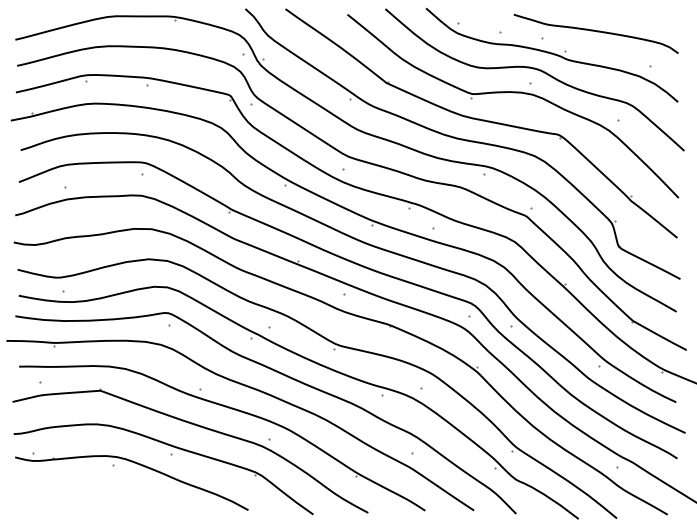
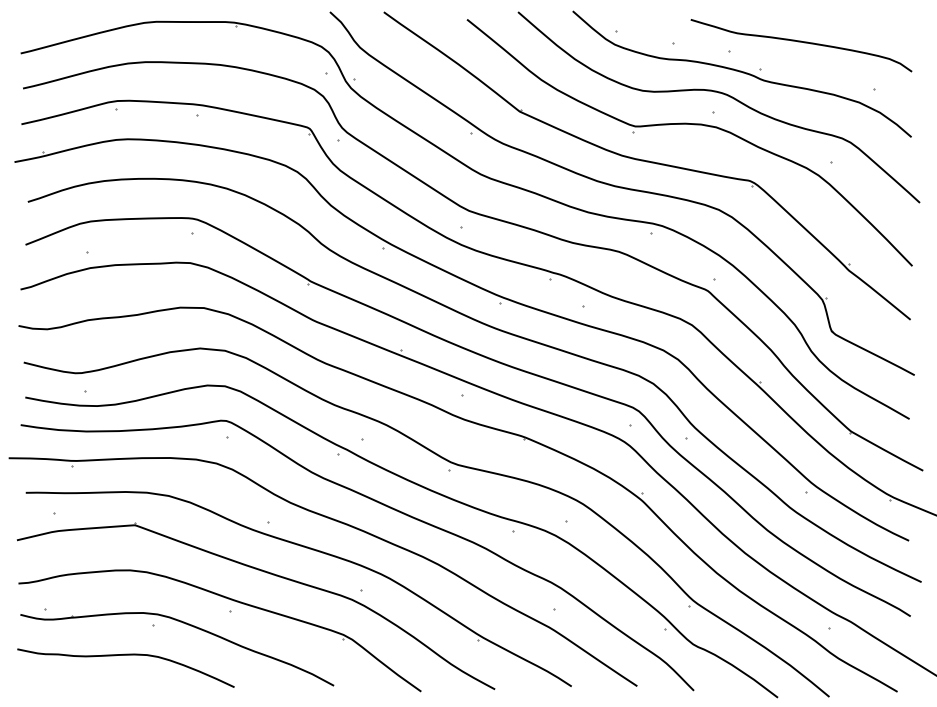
curve: (92, 488) -> (124, 656), added

